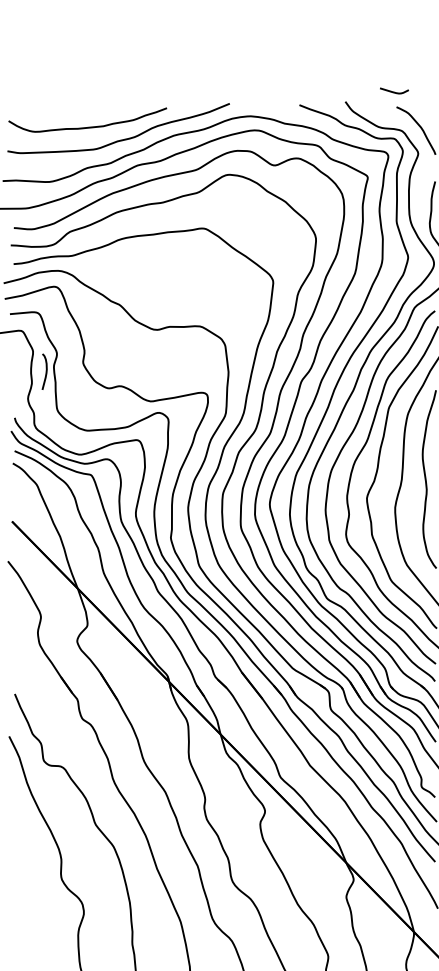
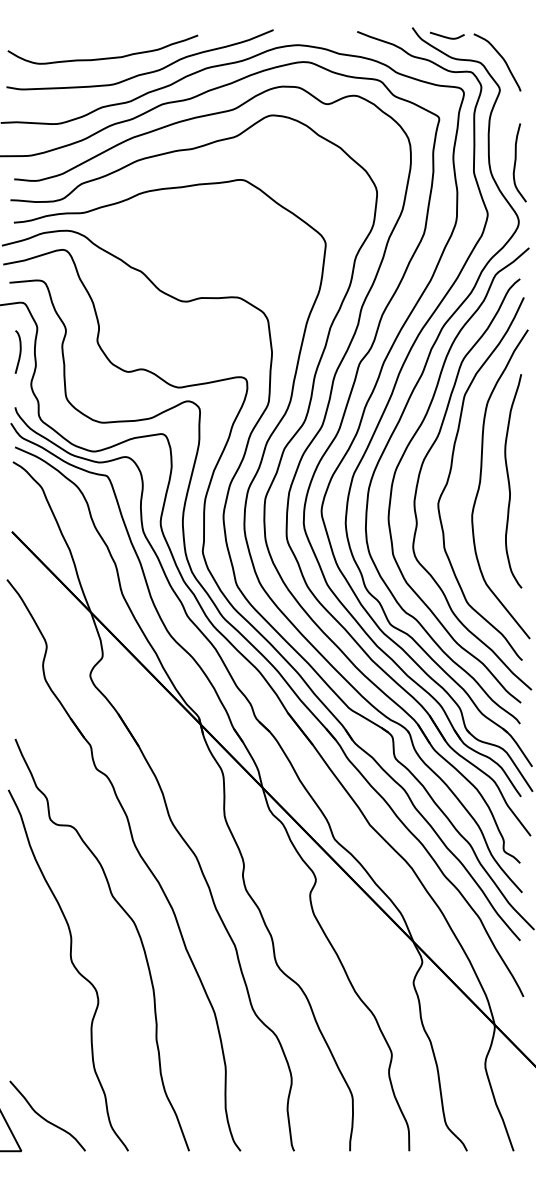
curve: (393, 91) -> (446, 36), moved
curve: (45, 371) -> (19, 351), moved

